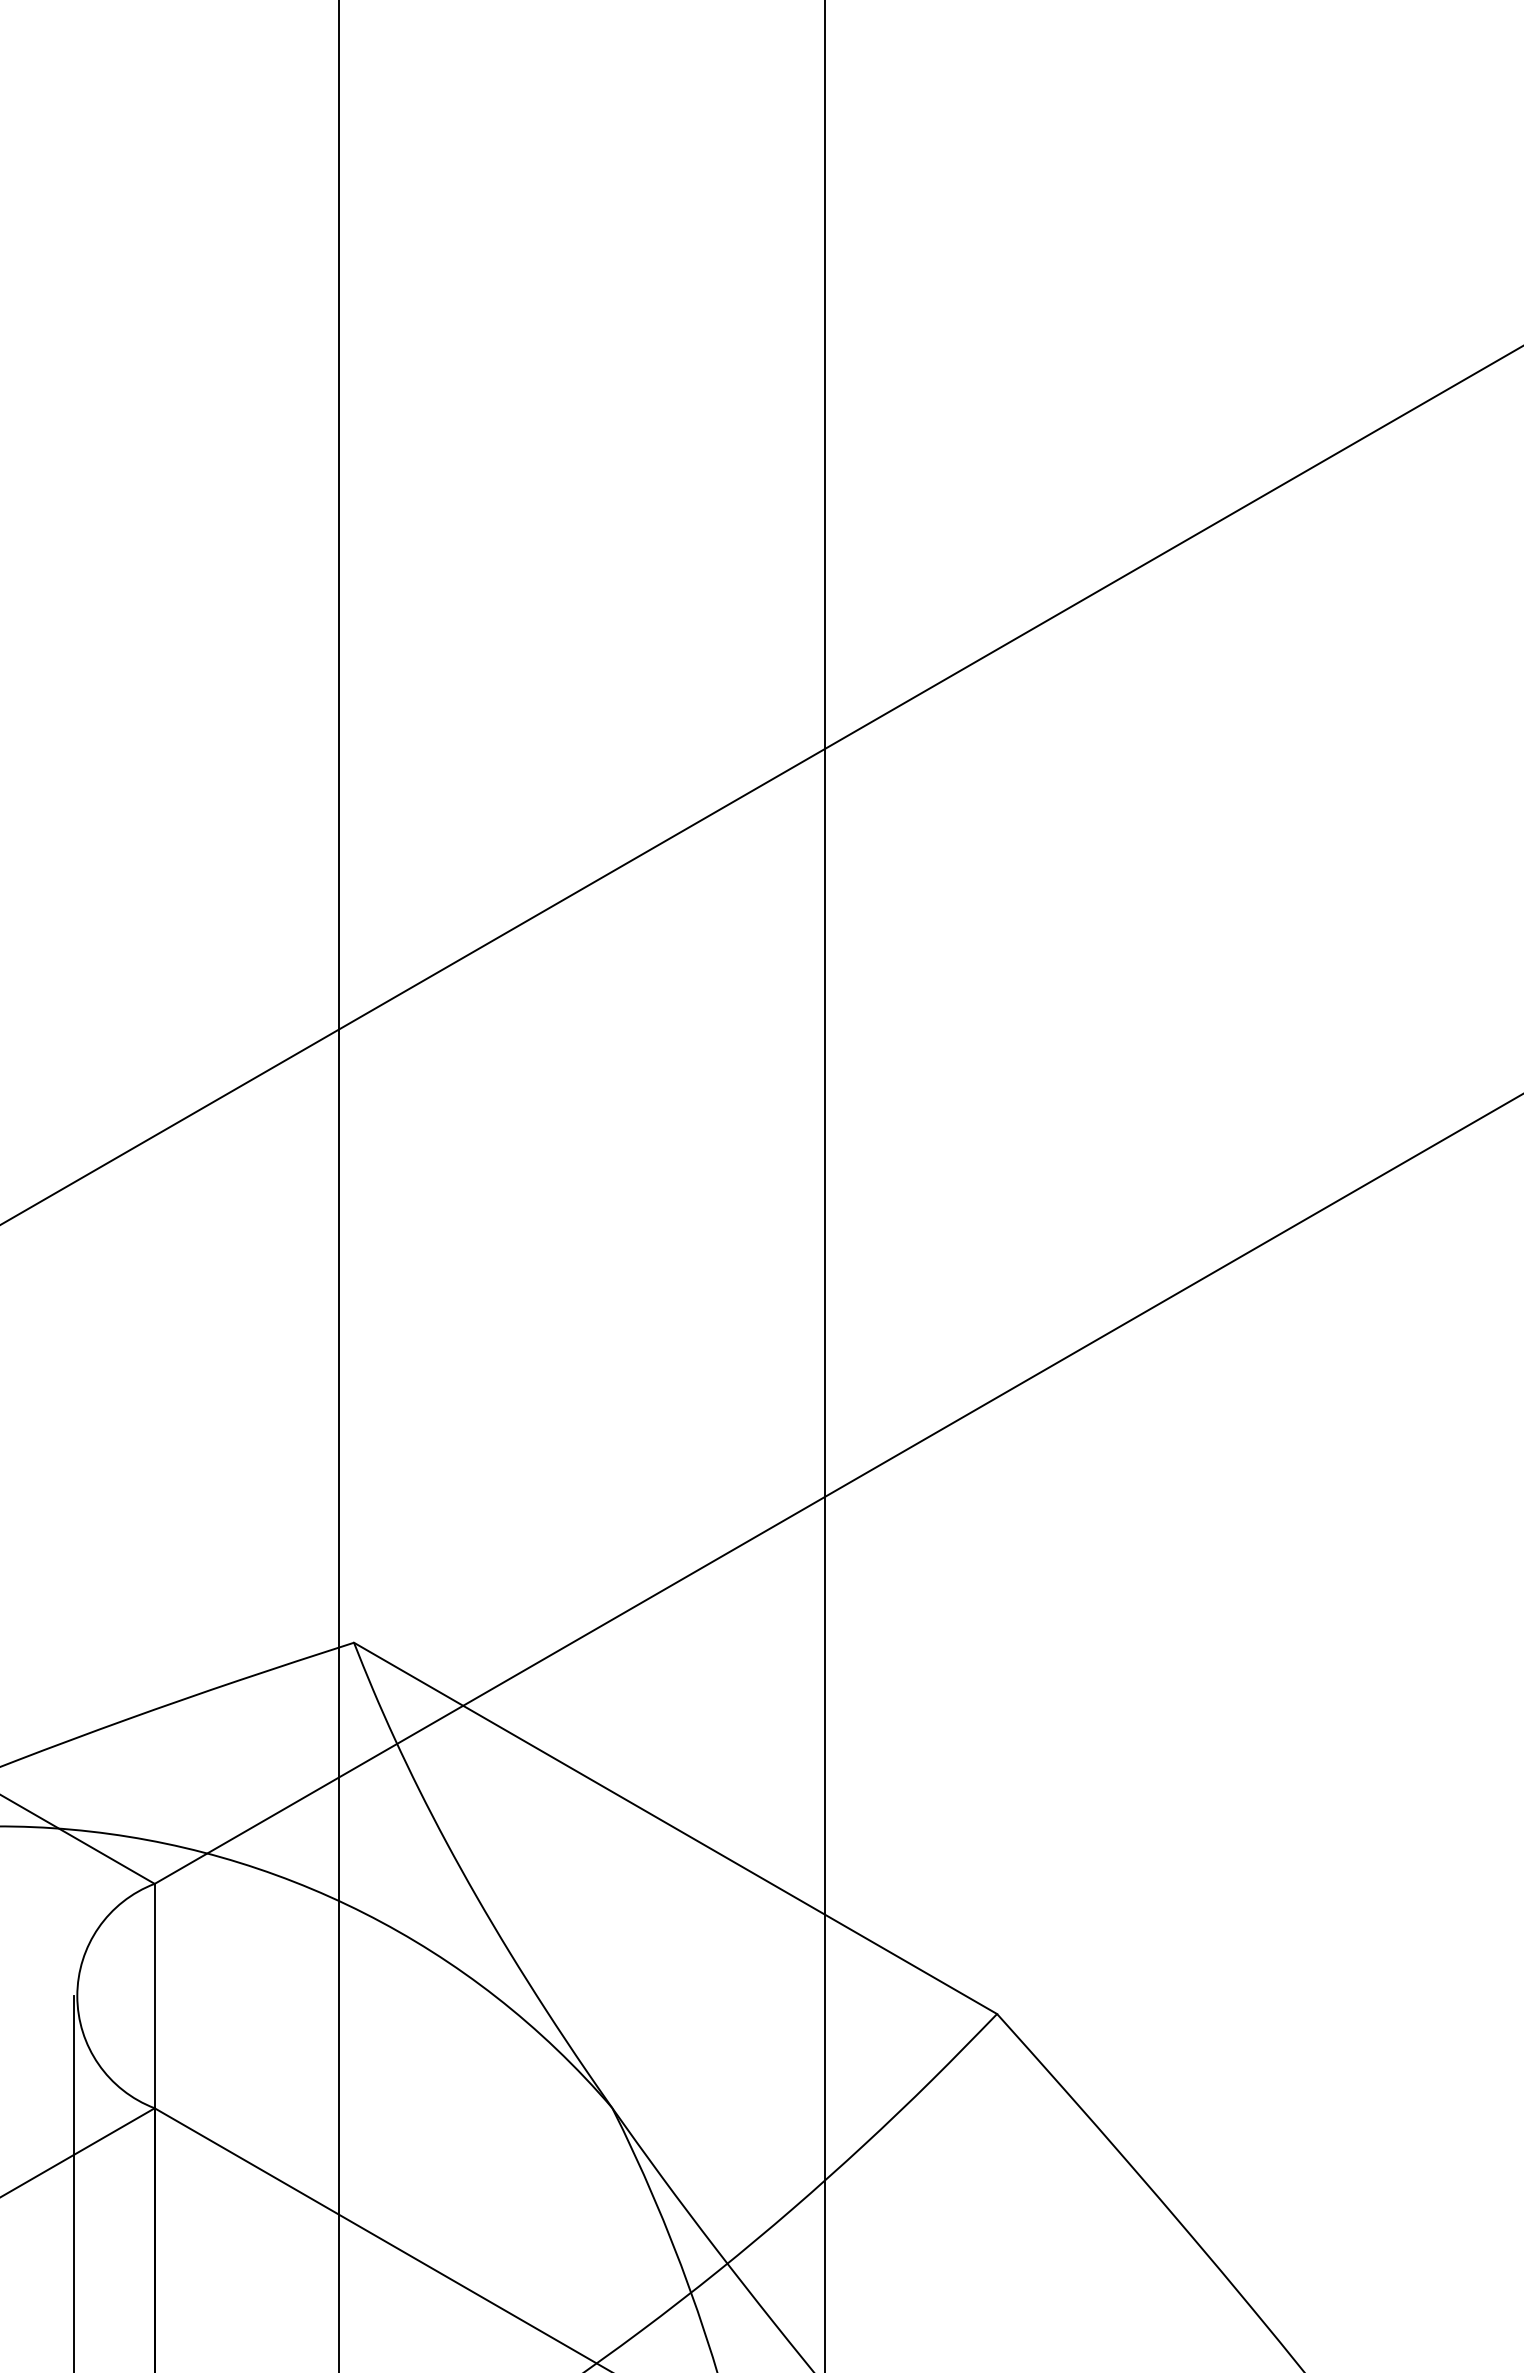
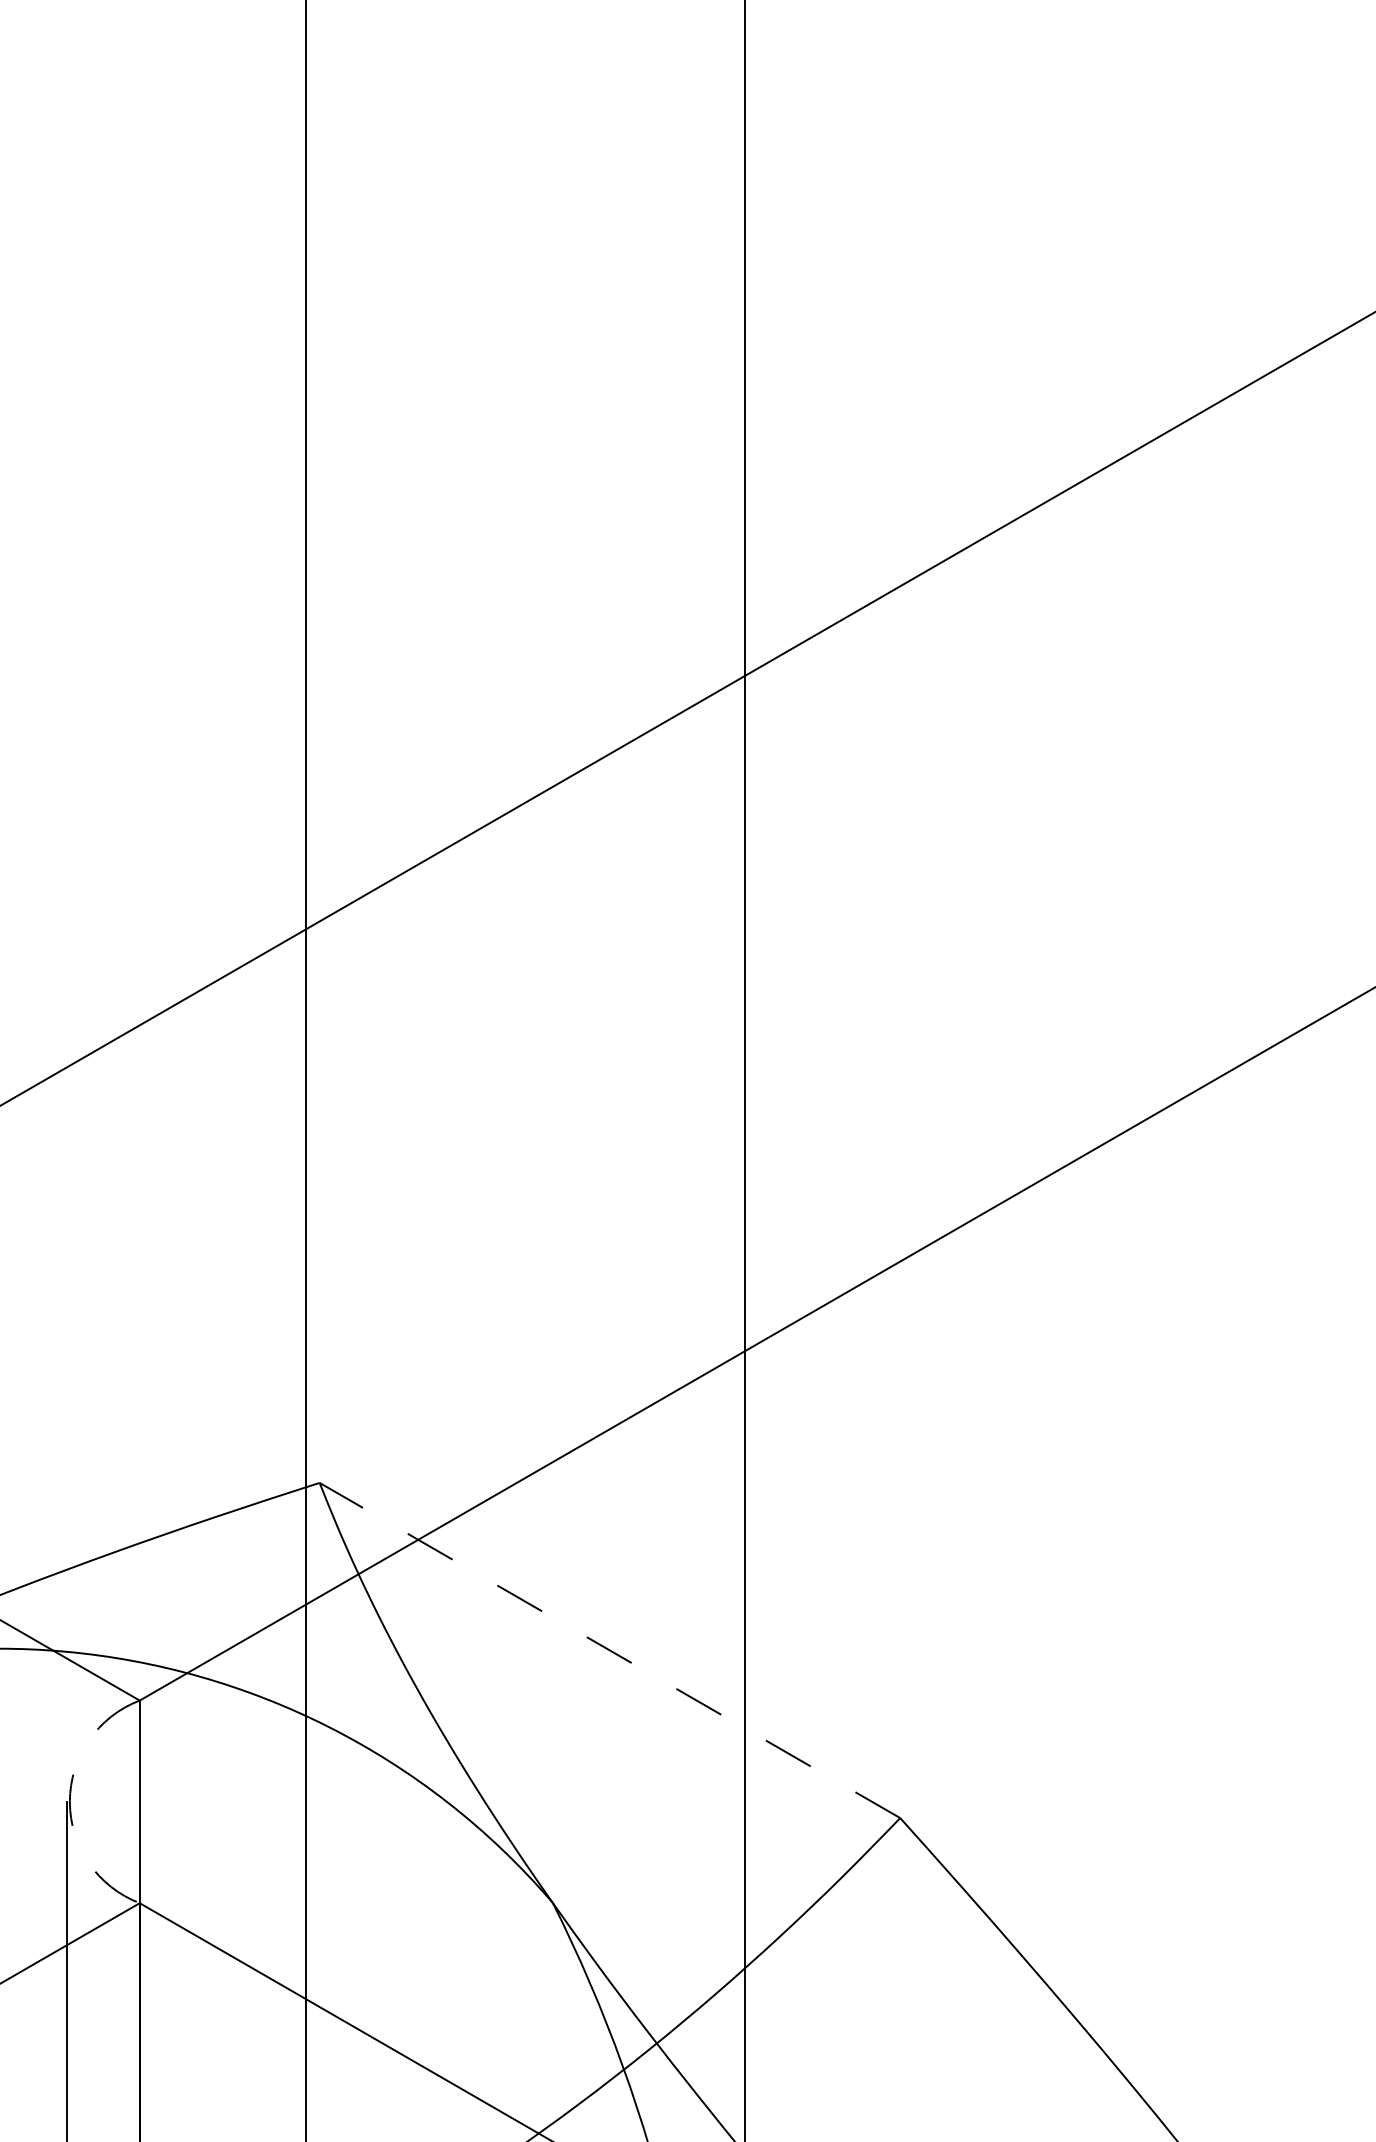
line: (675, 1828) -> (609, 1650), solid -> dashed
arc: (77, 1996) -> (70, 1802), solid -> dashed

